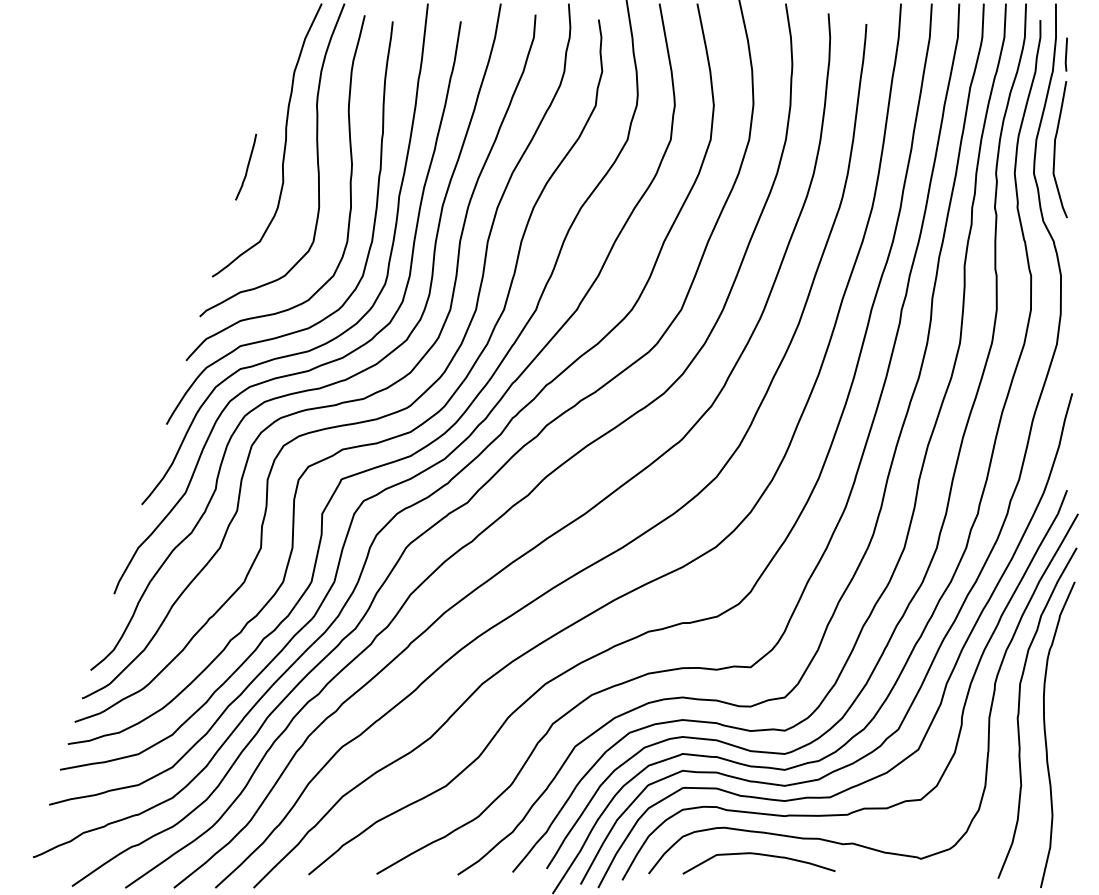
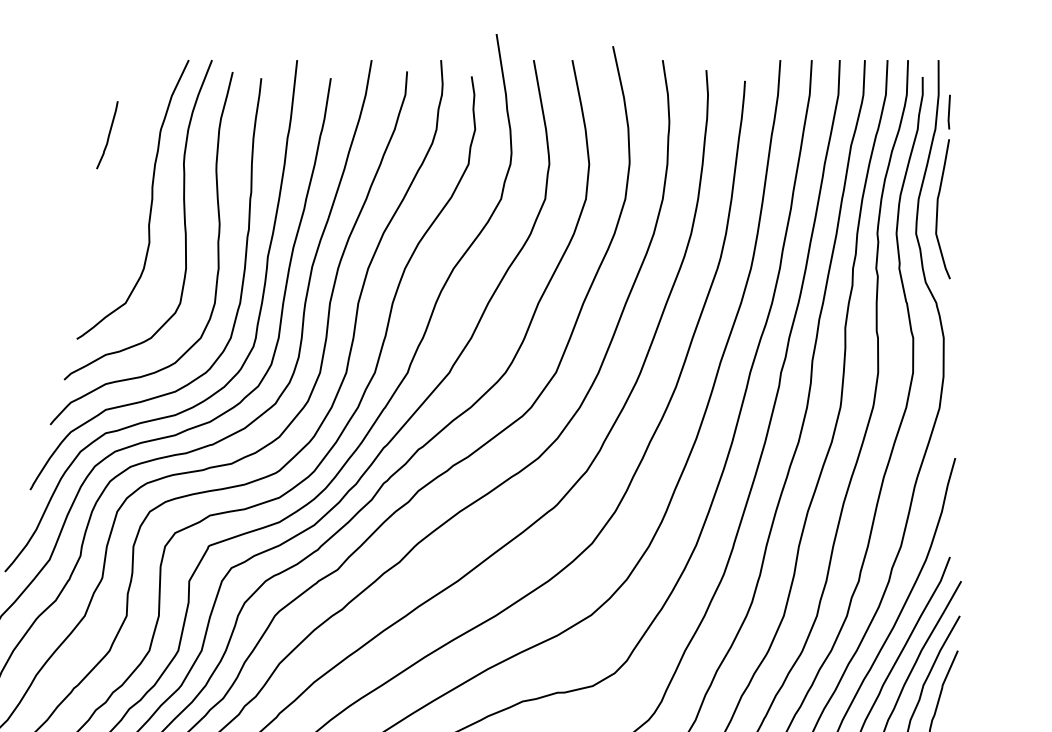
curve: (247, 166) -> (108, 134), moved

